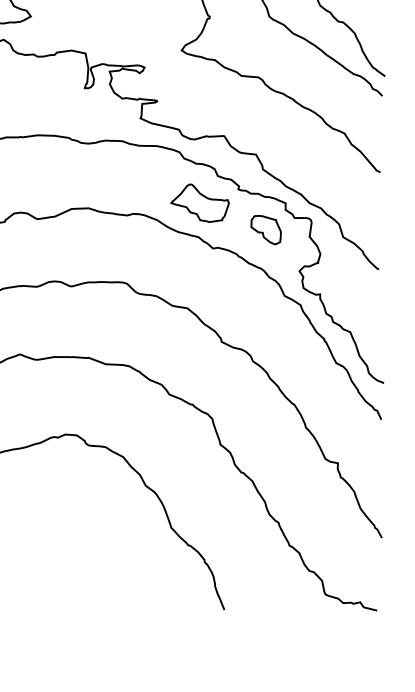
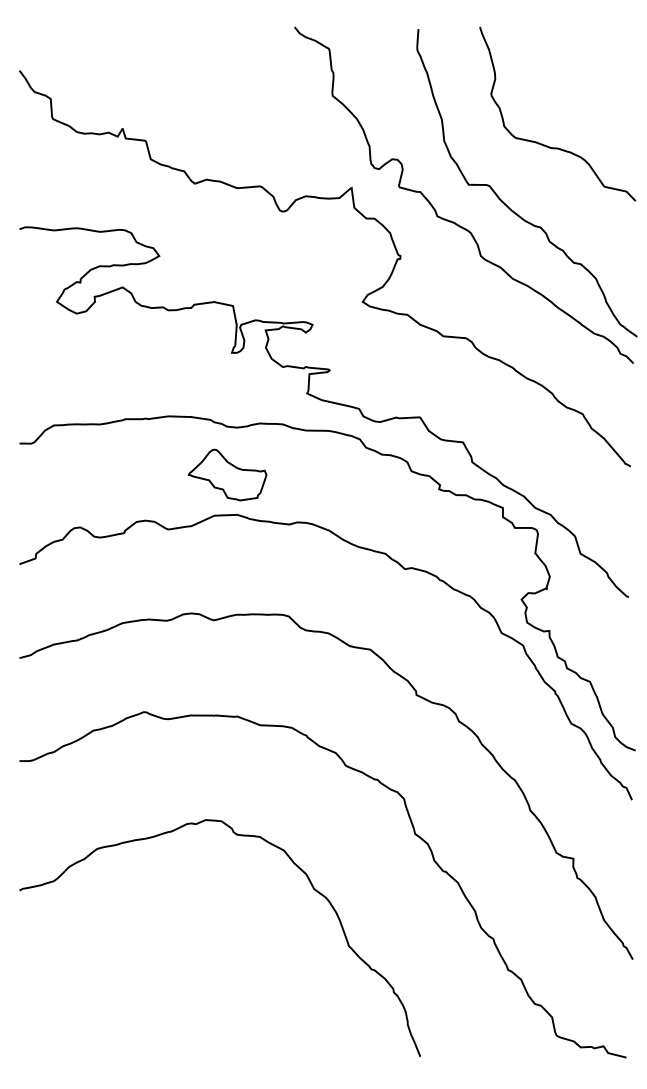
part: (200, 202) -> (227, 474), moved
part: (266, 230) -> (476, 544), removed

